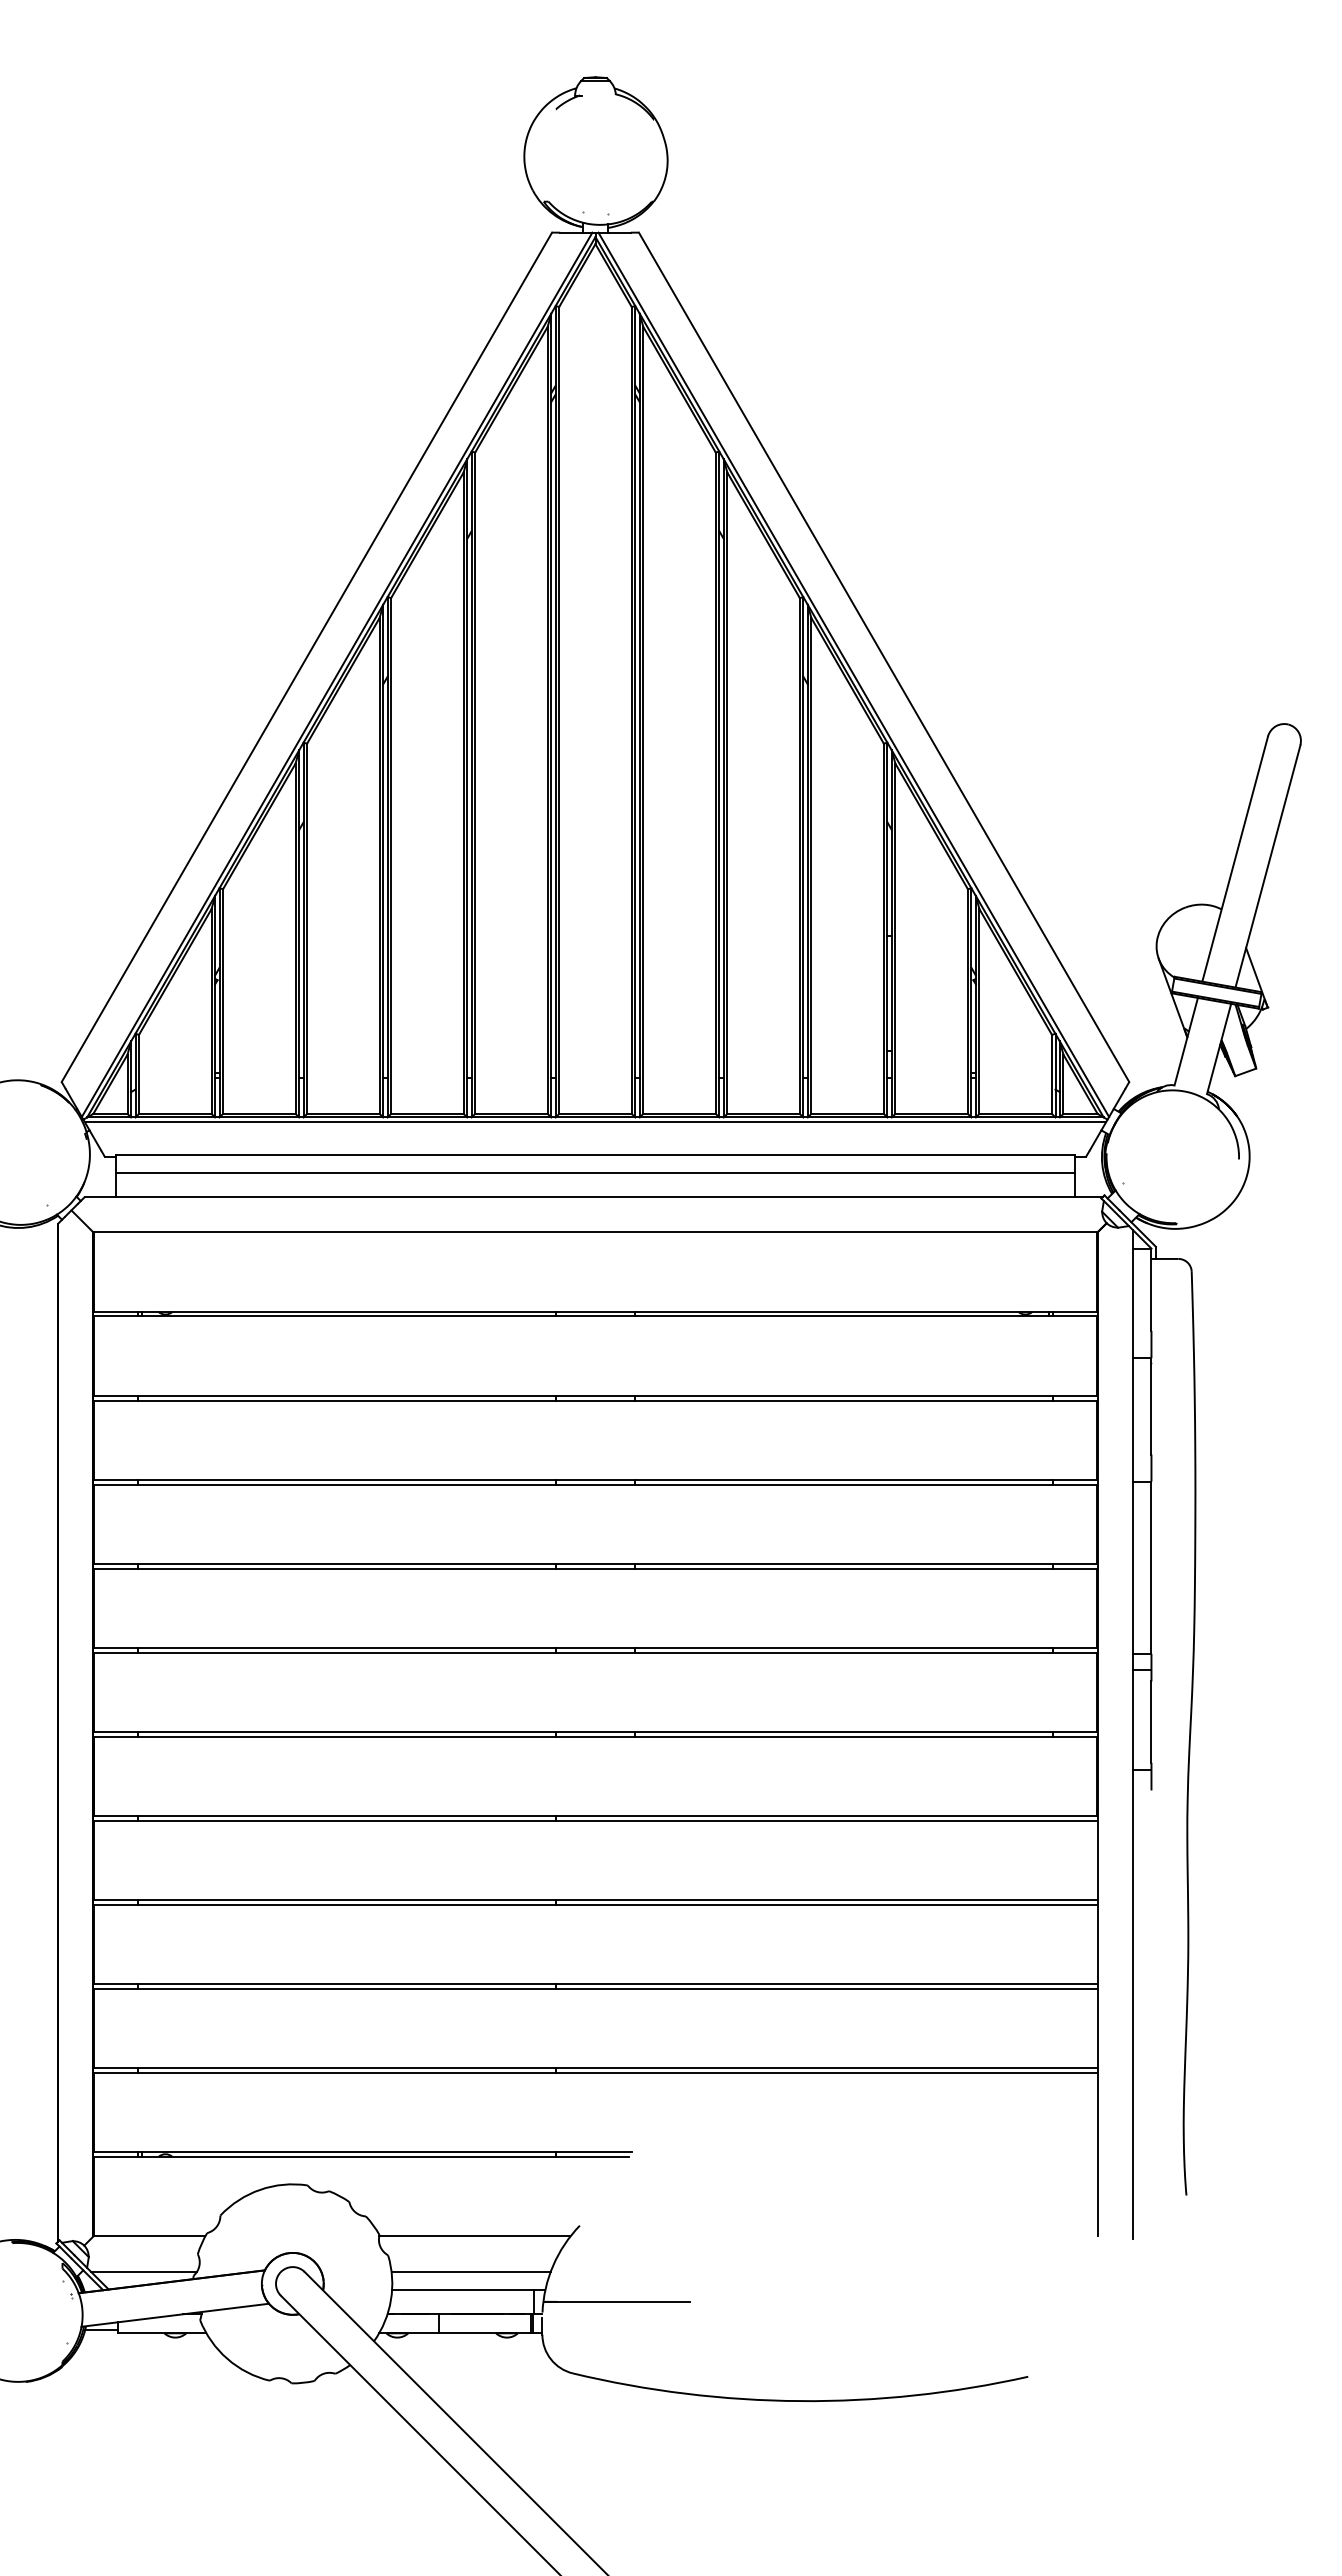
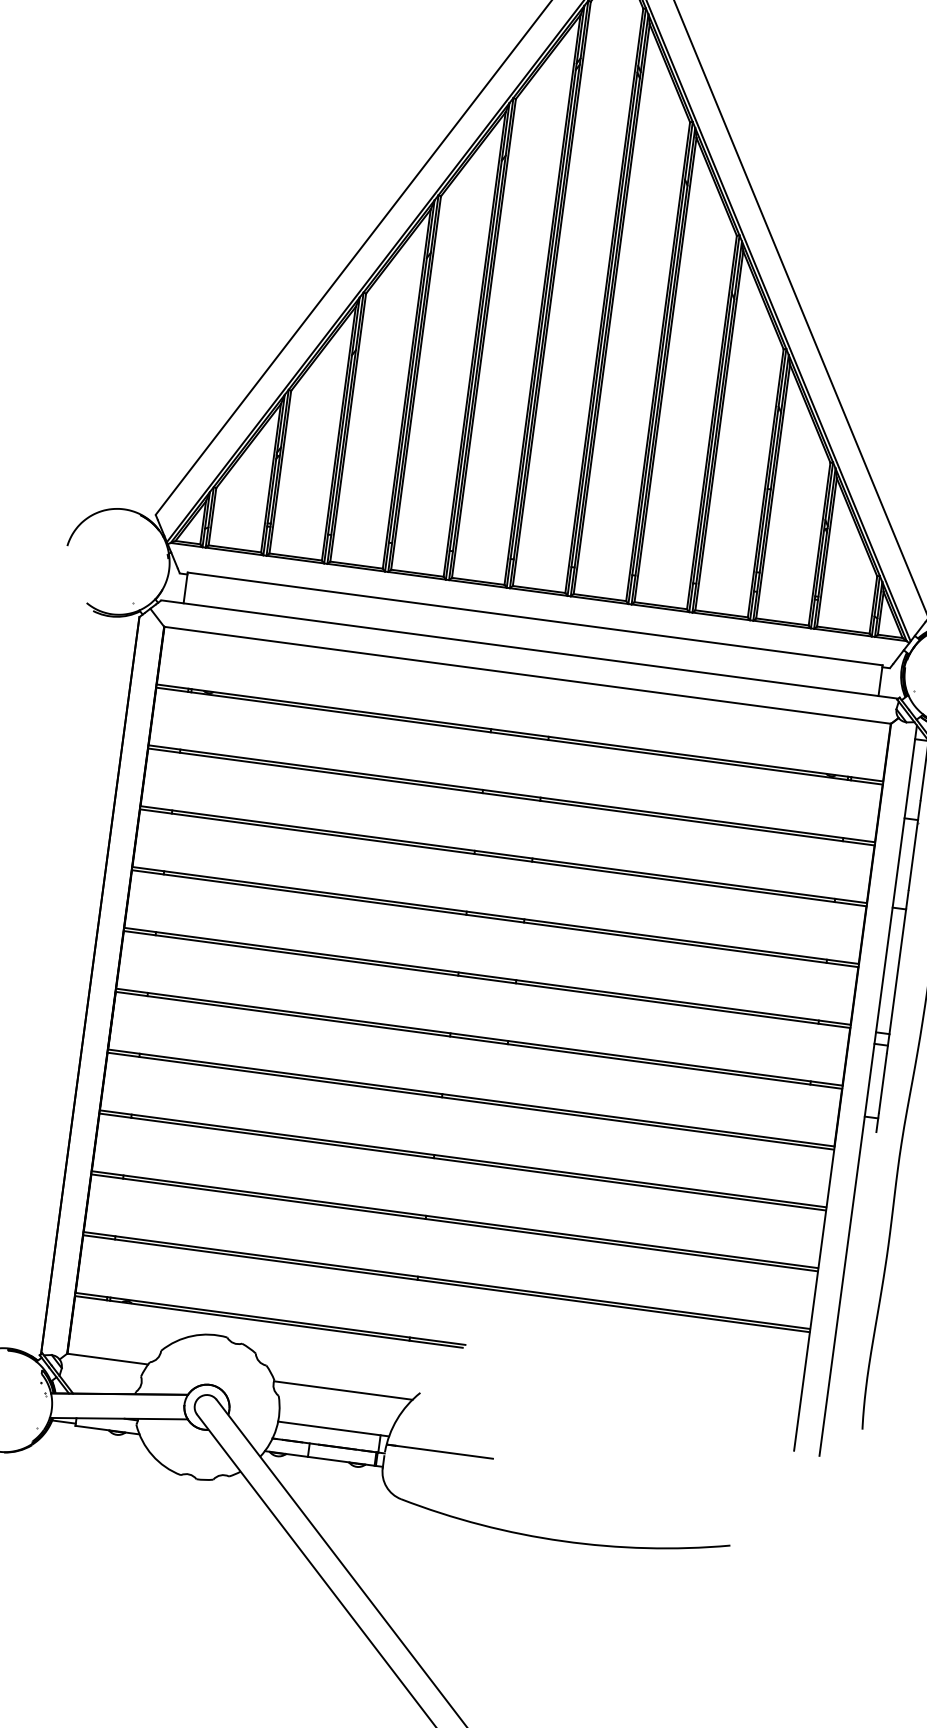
line: (595, 1122) -> (538, 595), removed
line: (595, 1173) -> (533, 632), removed
line: (144, 2271) -> (100, 1384), removed
line: (470, 2271) -> (336, 1415), removed

